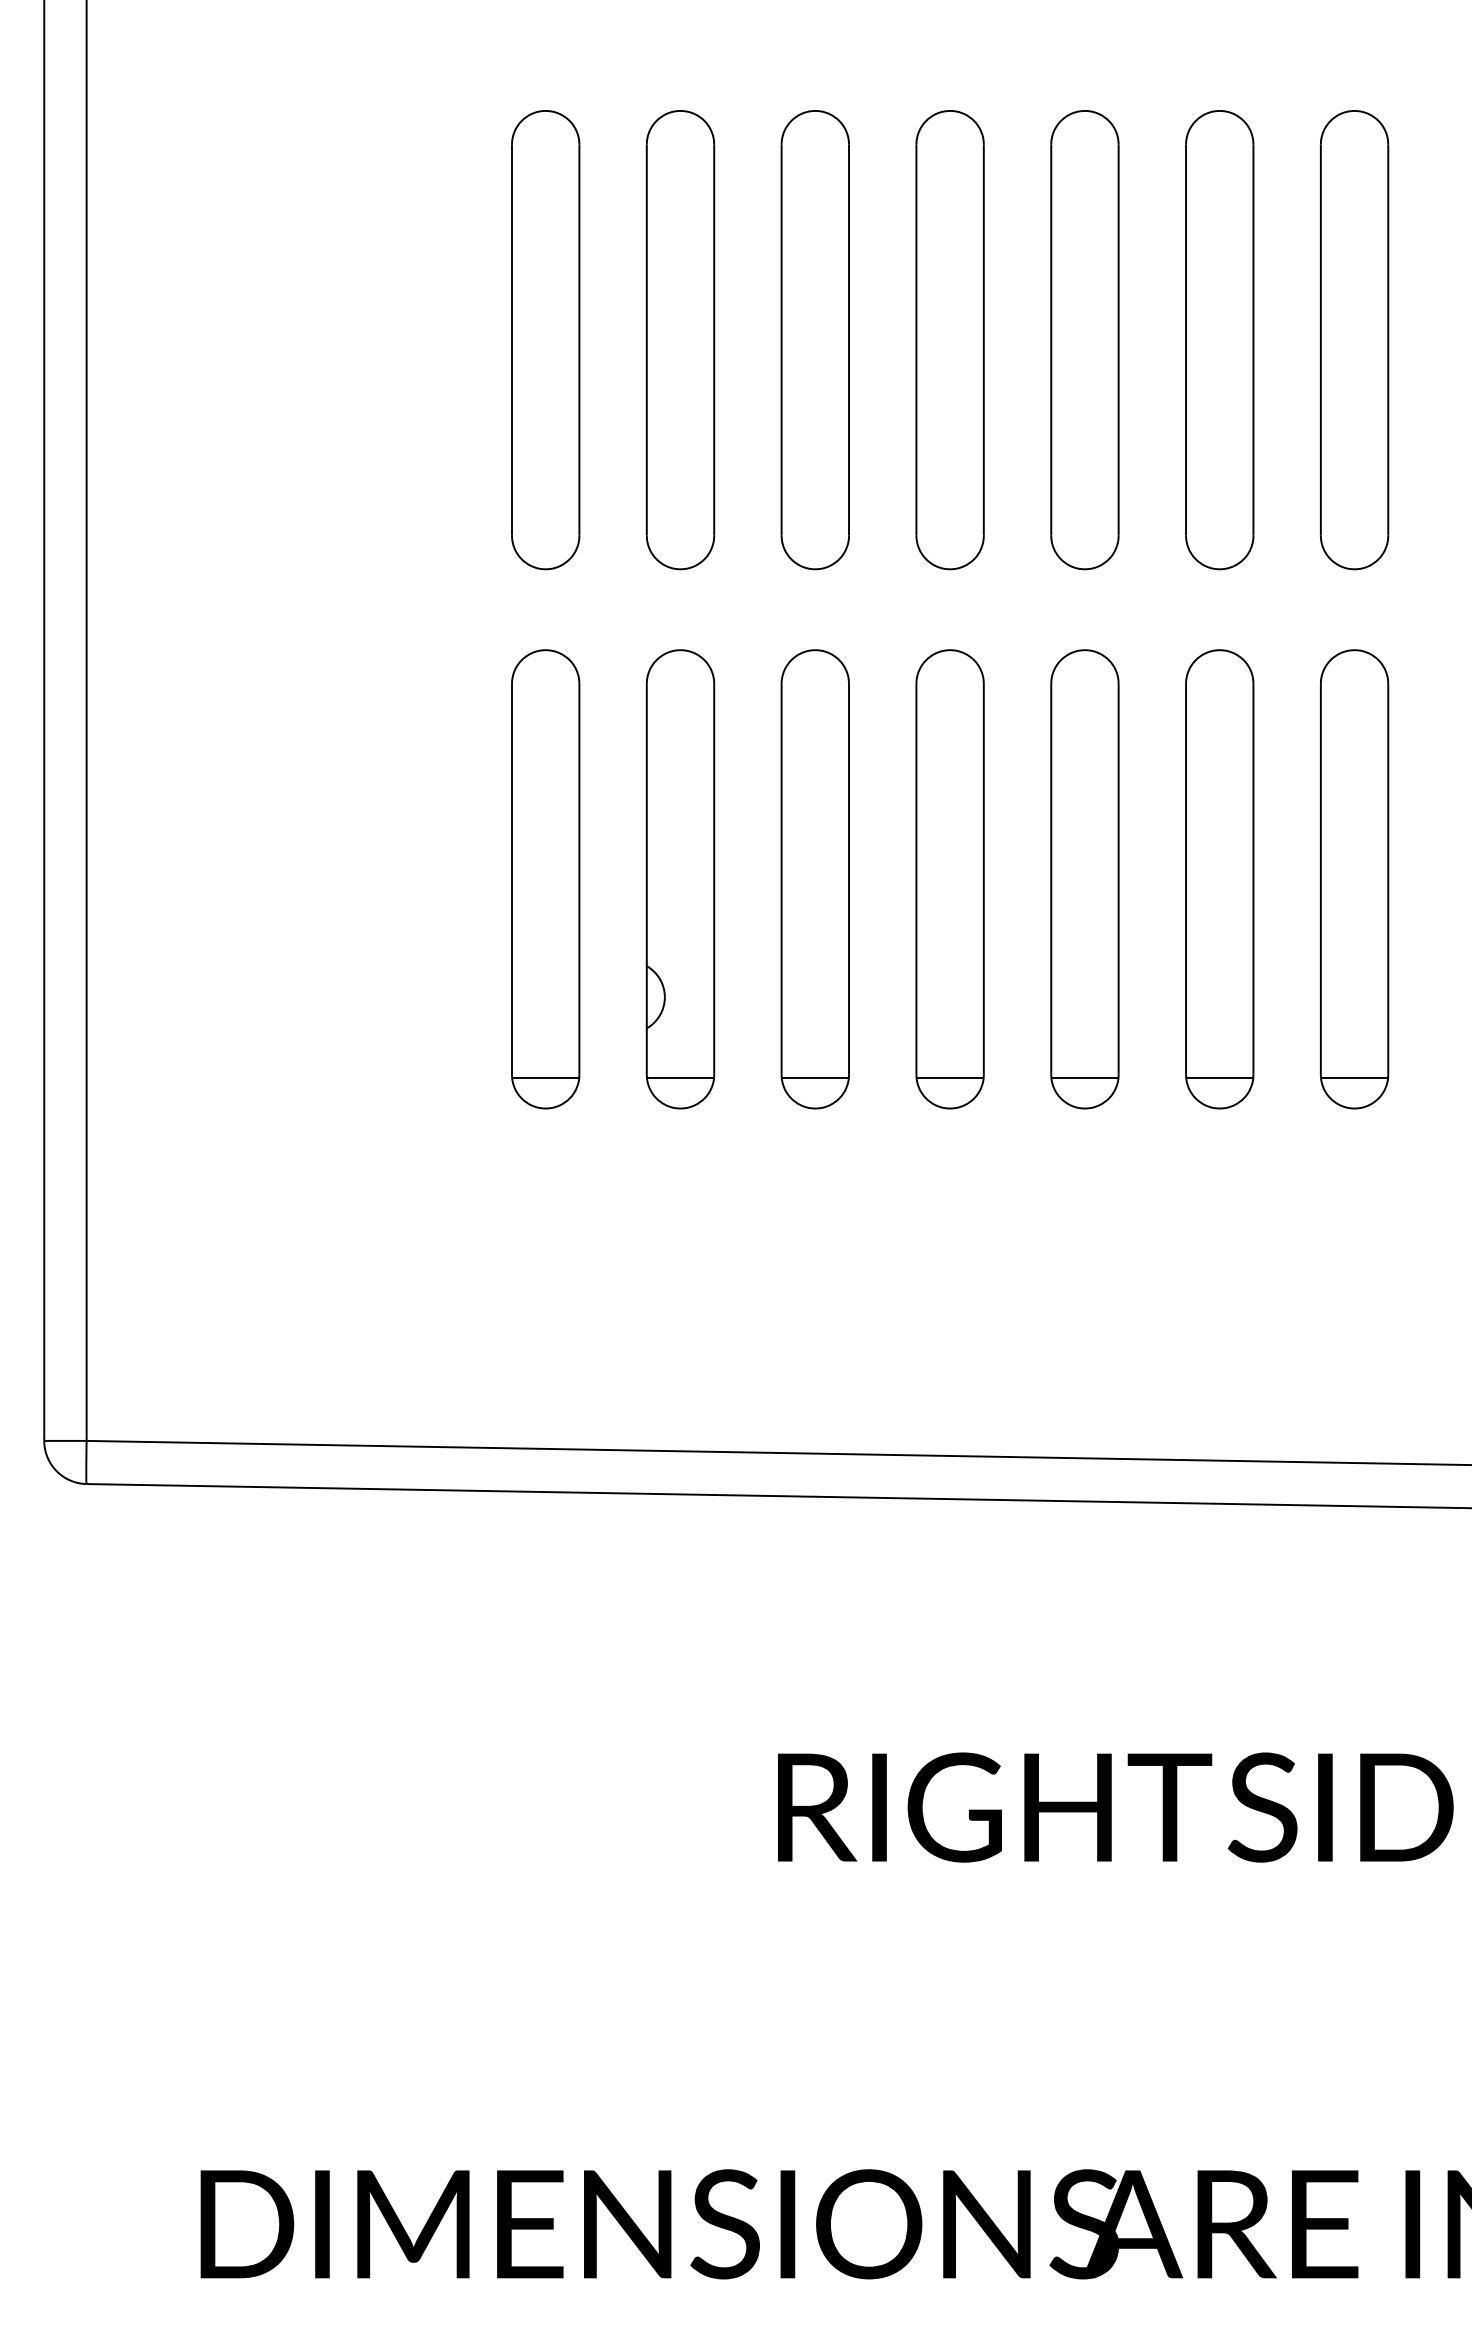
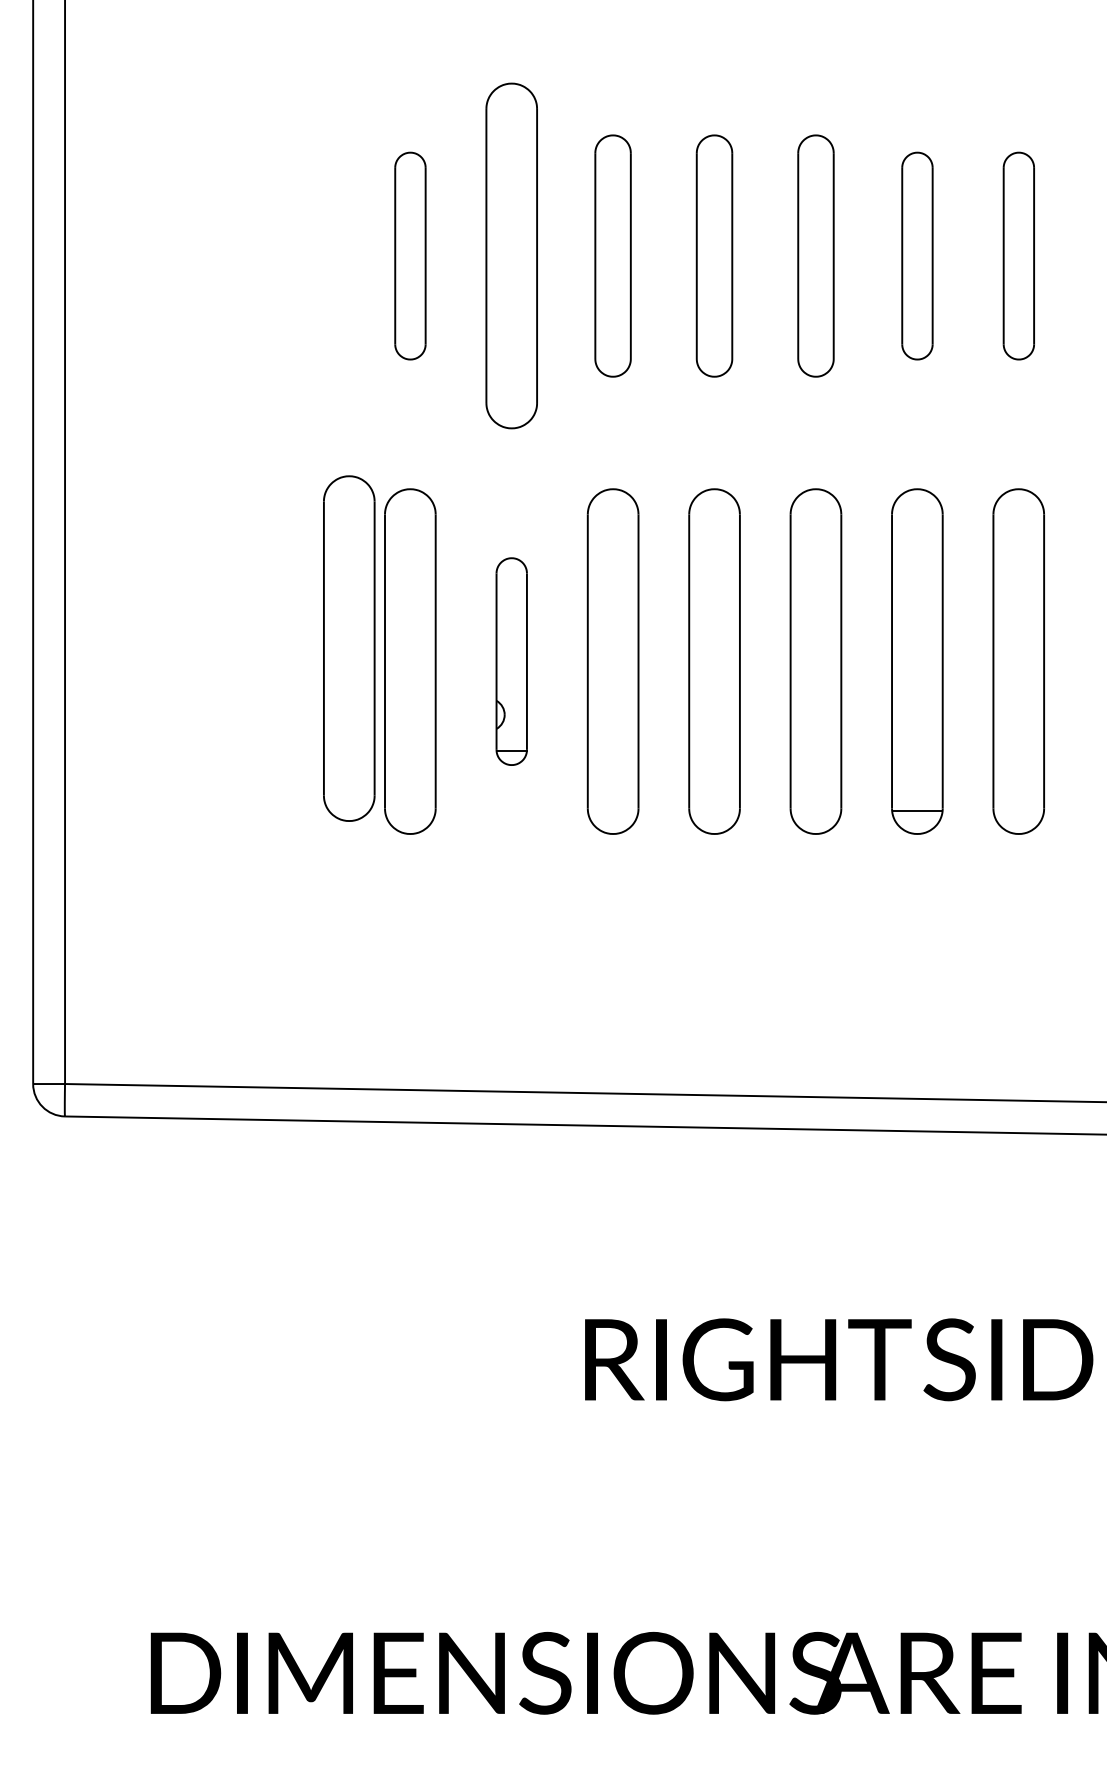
part: (545, 340) -> (410, 256), size x0.6
part: (814, 340) -> (612, 256), size x0.7
part: (949, 340) -> (714, 256), size x0.7
part: (1084, 340) -> (815, 256), size x0.7
part: (1219, 340) -> (917, 256), size x0.6
part: (1354, 340) -> (1018, 256), size x0.6
part: (464, 862) -> (349, 648), added
part: (680, 879) -> (511, 661), size x0.6
line: (545, 1078) -> (410, 811), removed
line: (815, 1078) -> (613, 811), removed
line: (950, 1078) -> (714, 811), removed
line: (1084, 1078) -> (815, 811), removed
line: (1354, 1078) -> (1018, 811), removed

